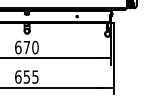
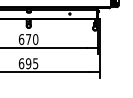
text: (26, 76) -> (28, 63), 655 -> 695

